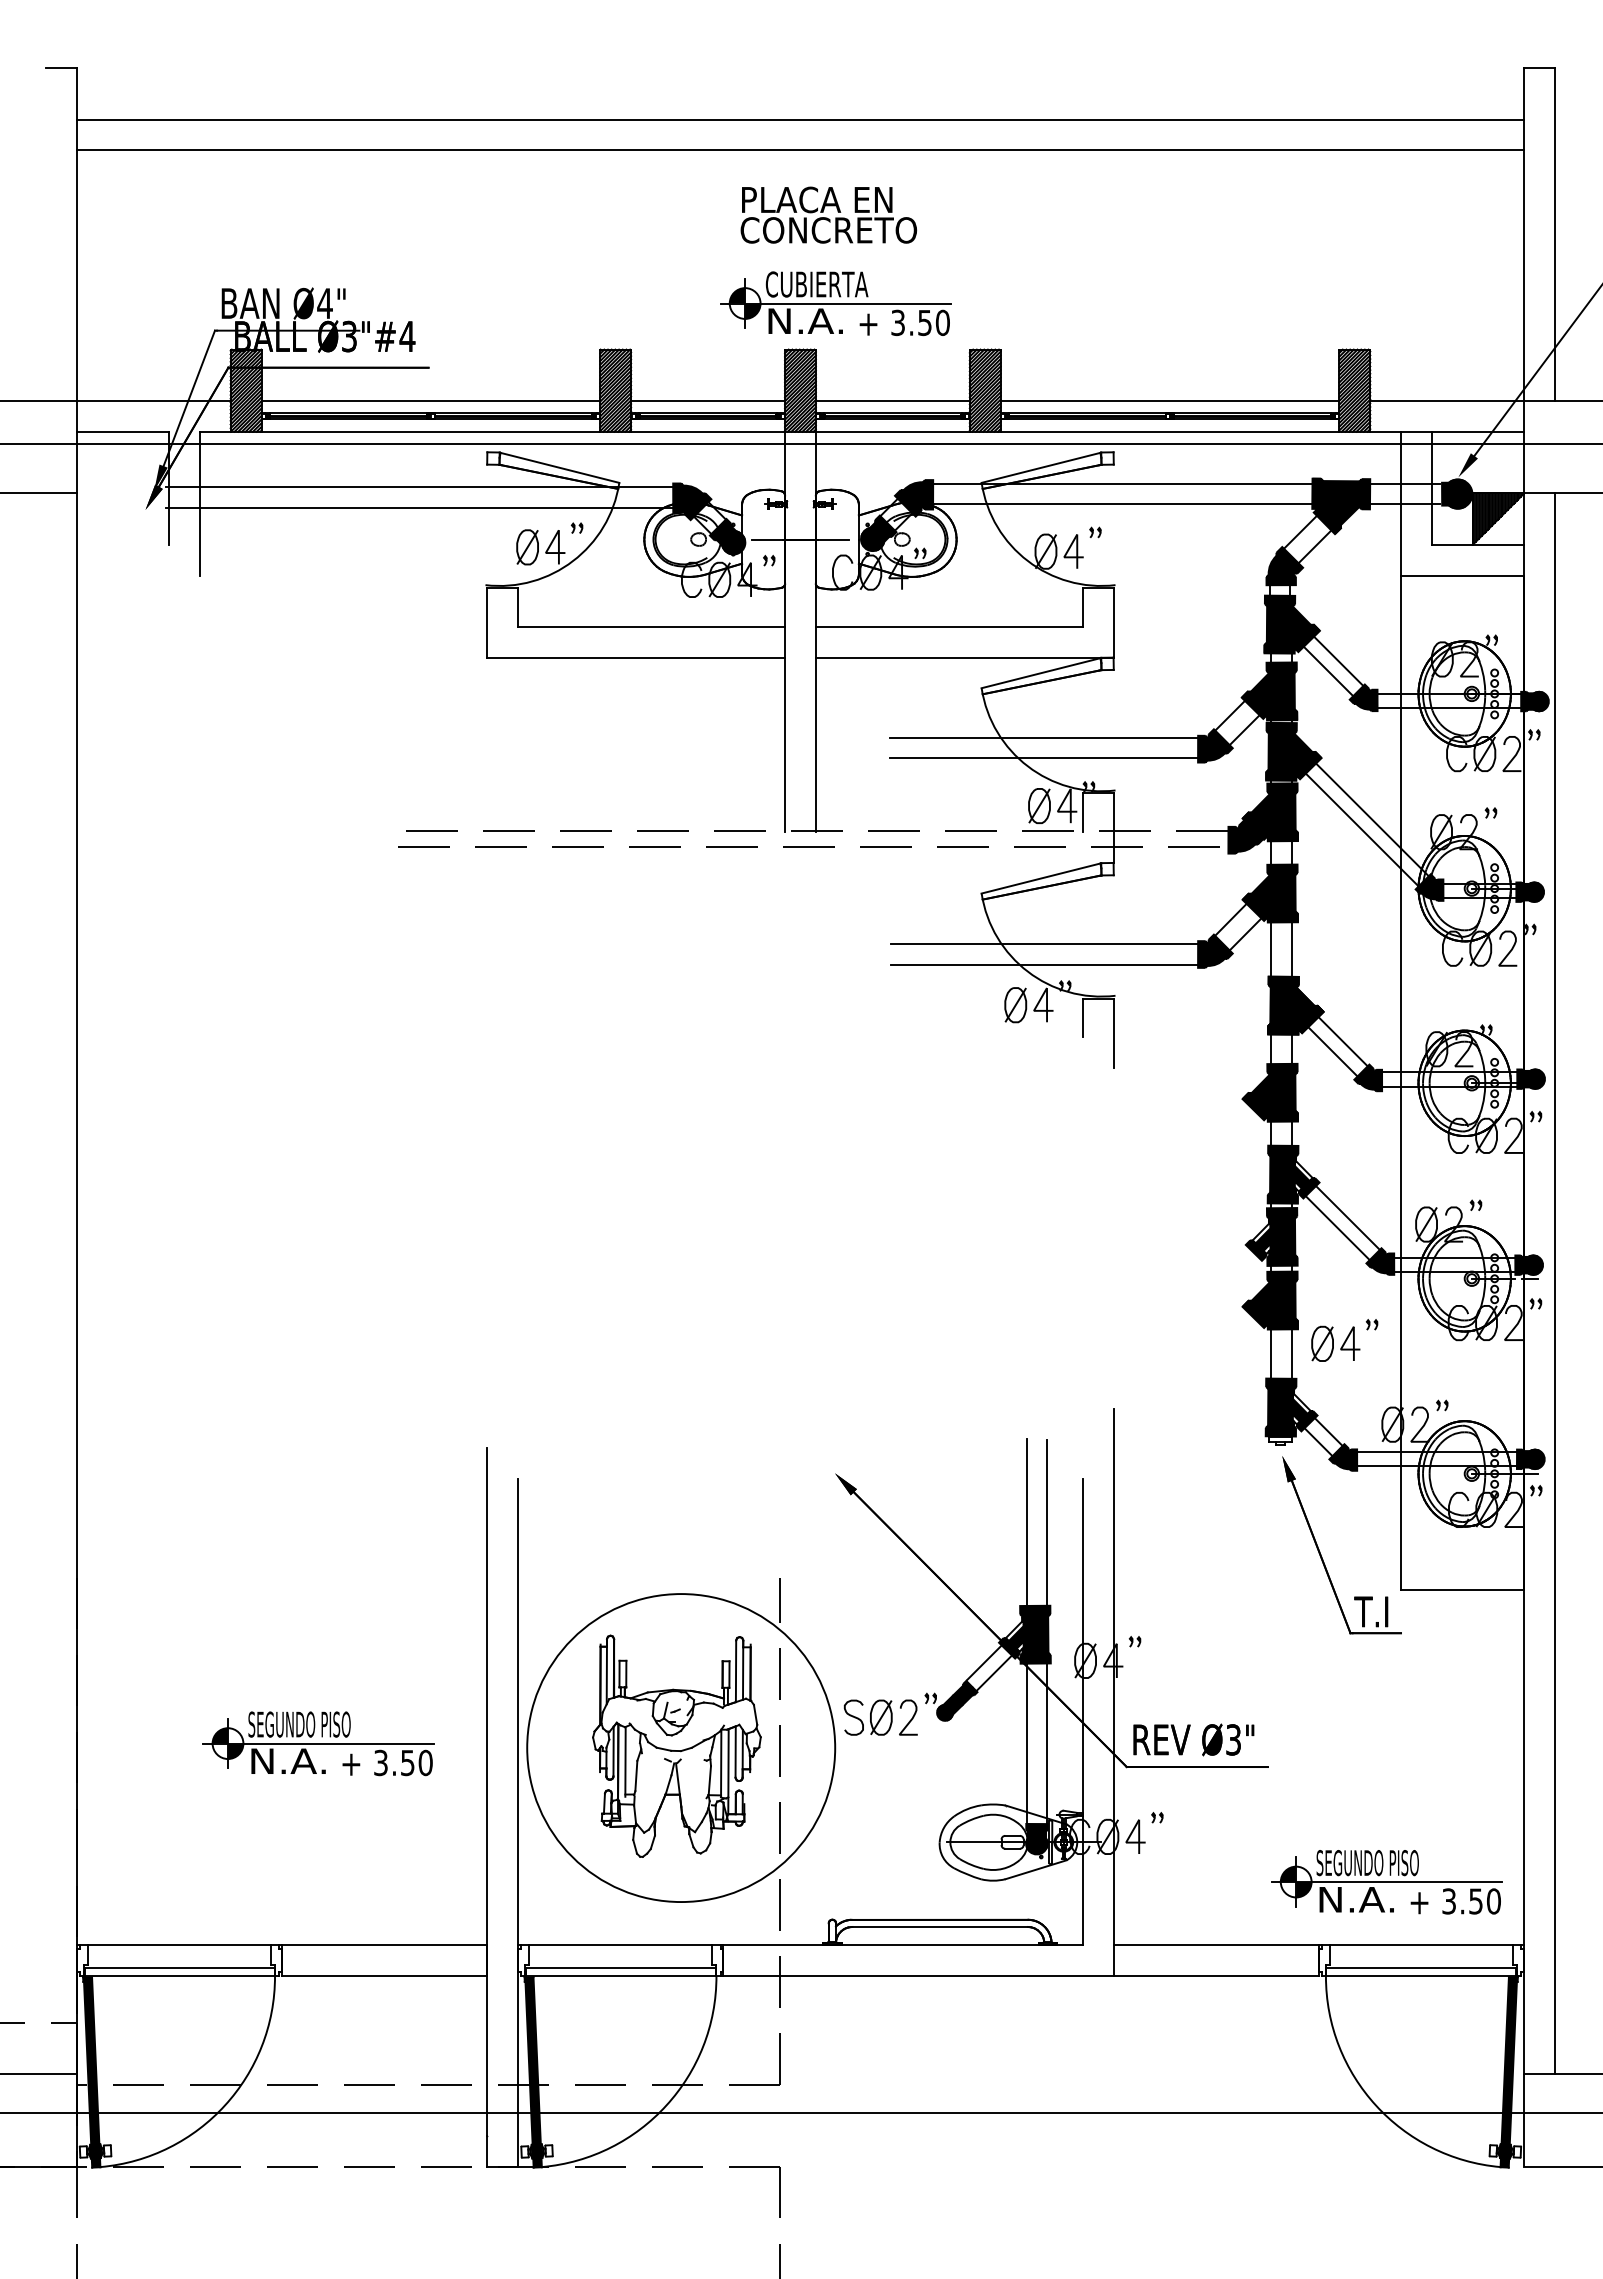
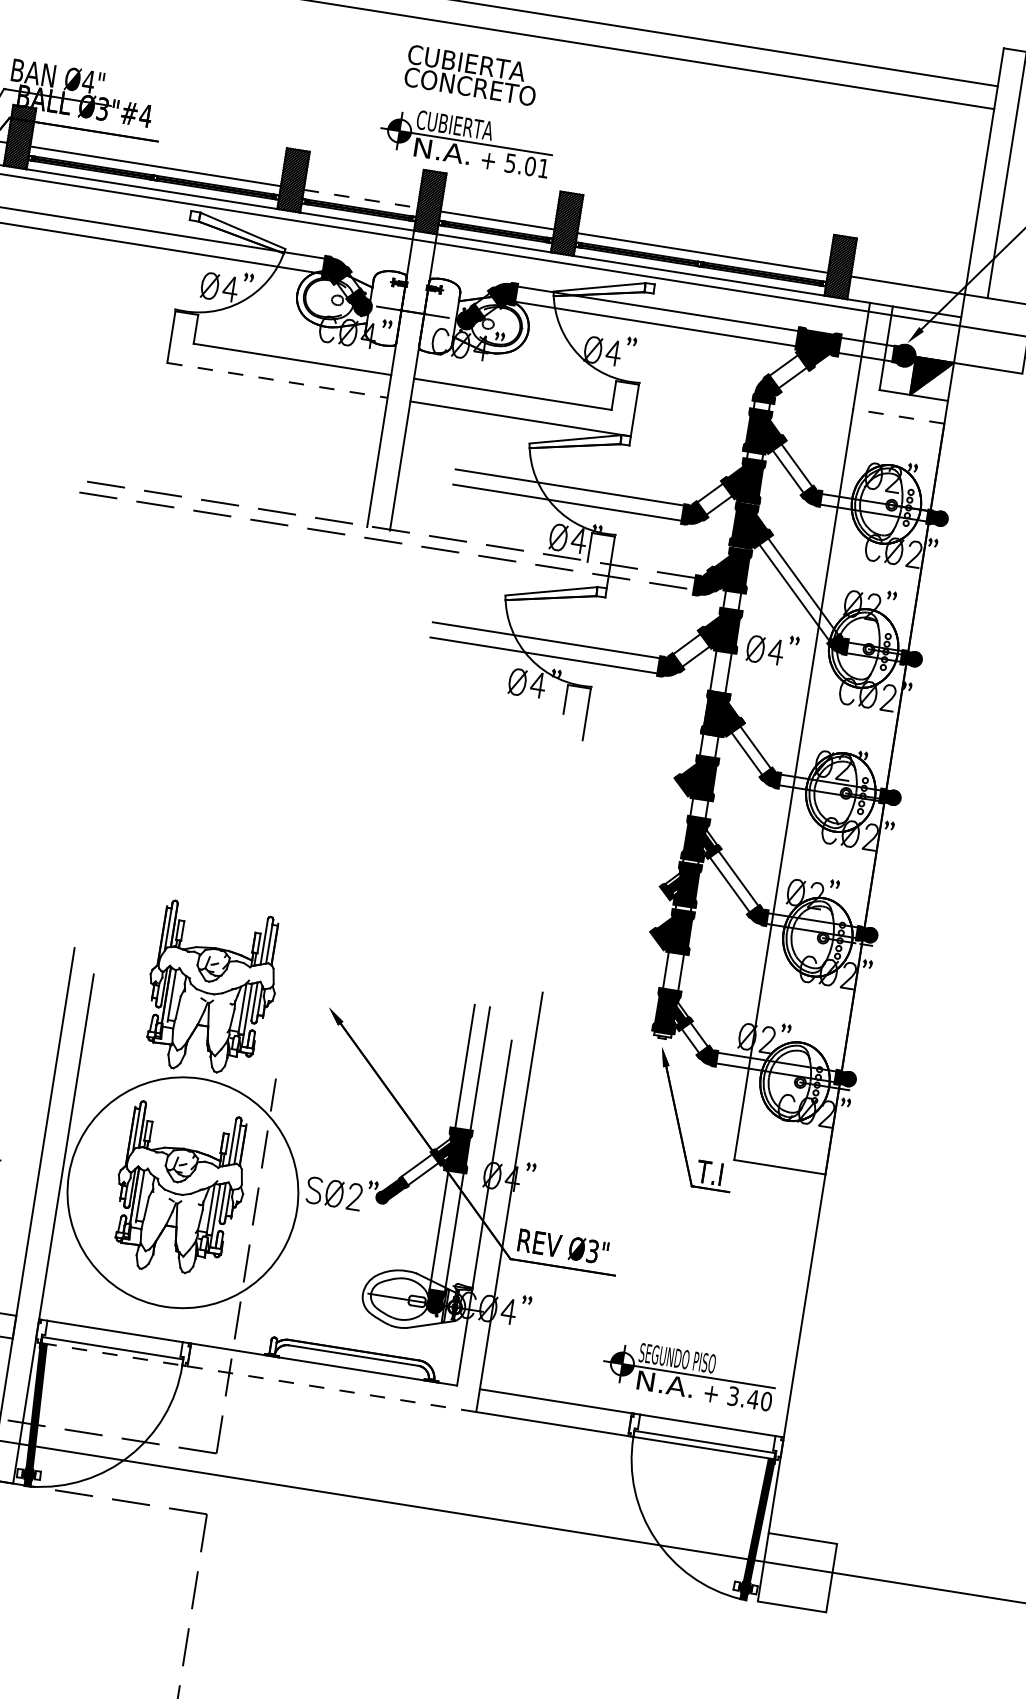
text: (819, 199) -> (466, 62), PLACA EN -> CUBIERTA
text: (920, 322) -> (527, 165), 3.50 -> 5.01
line: (708, 400) -> (361, 198), solid -> dashed
line: (1462, 575) -> (898, 416), solid -> dashed
line: (636, 657) -> (277, 380), solid -> dashed
line: (1555, 1283) -> (884, 951), removed
part: (1344, 1340) -> (772, 649), moved
part: (676, 1474) -> (211, 989), added
text: (1475, 1901) -> (752, 1399), 3.50 -> 3.40
line: (621, 1975) -> (112, 1354), solid -> dashed
line: (918, 1975) -> (331, 1388), solid -> dashed

